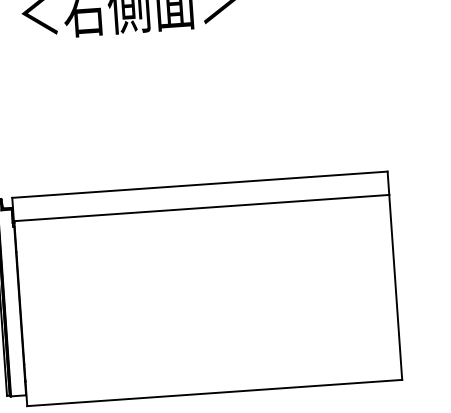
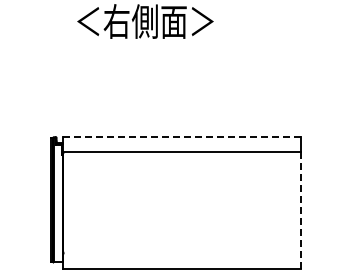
line: (200, 185) -> (182, 137), solid -> dashed
line: (395, 287) -> (300, 210), solid -> dashed

